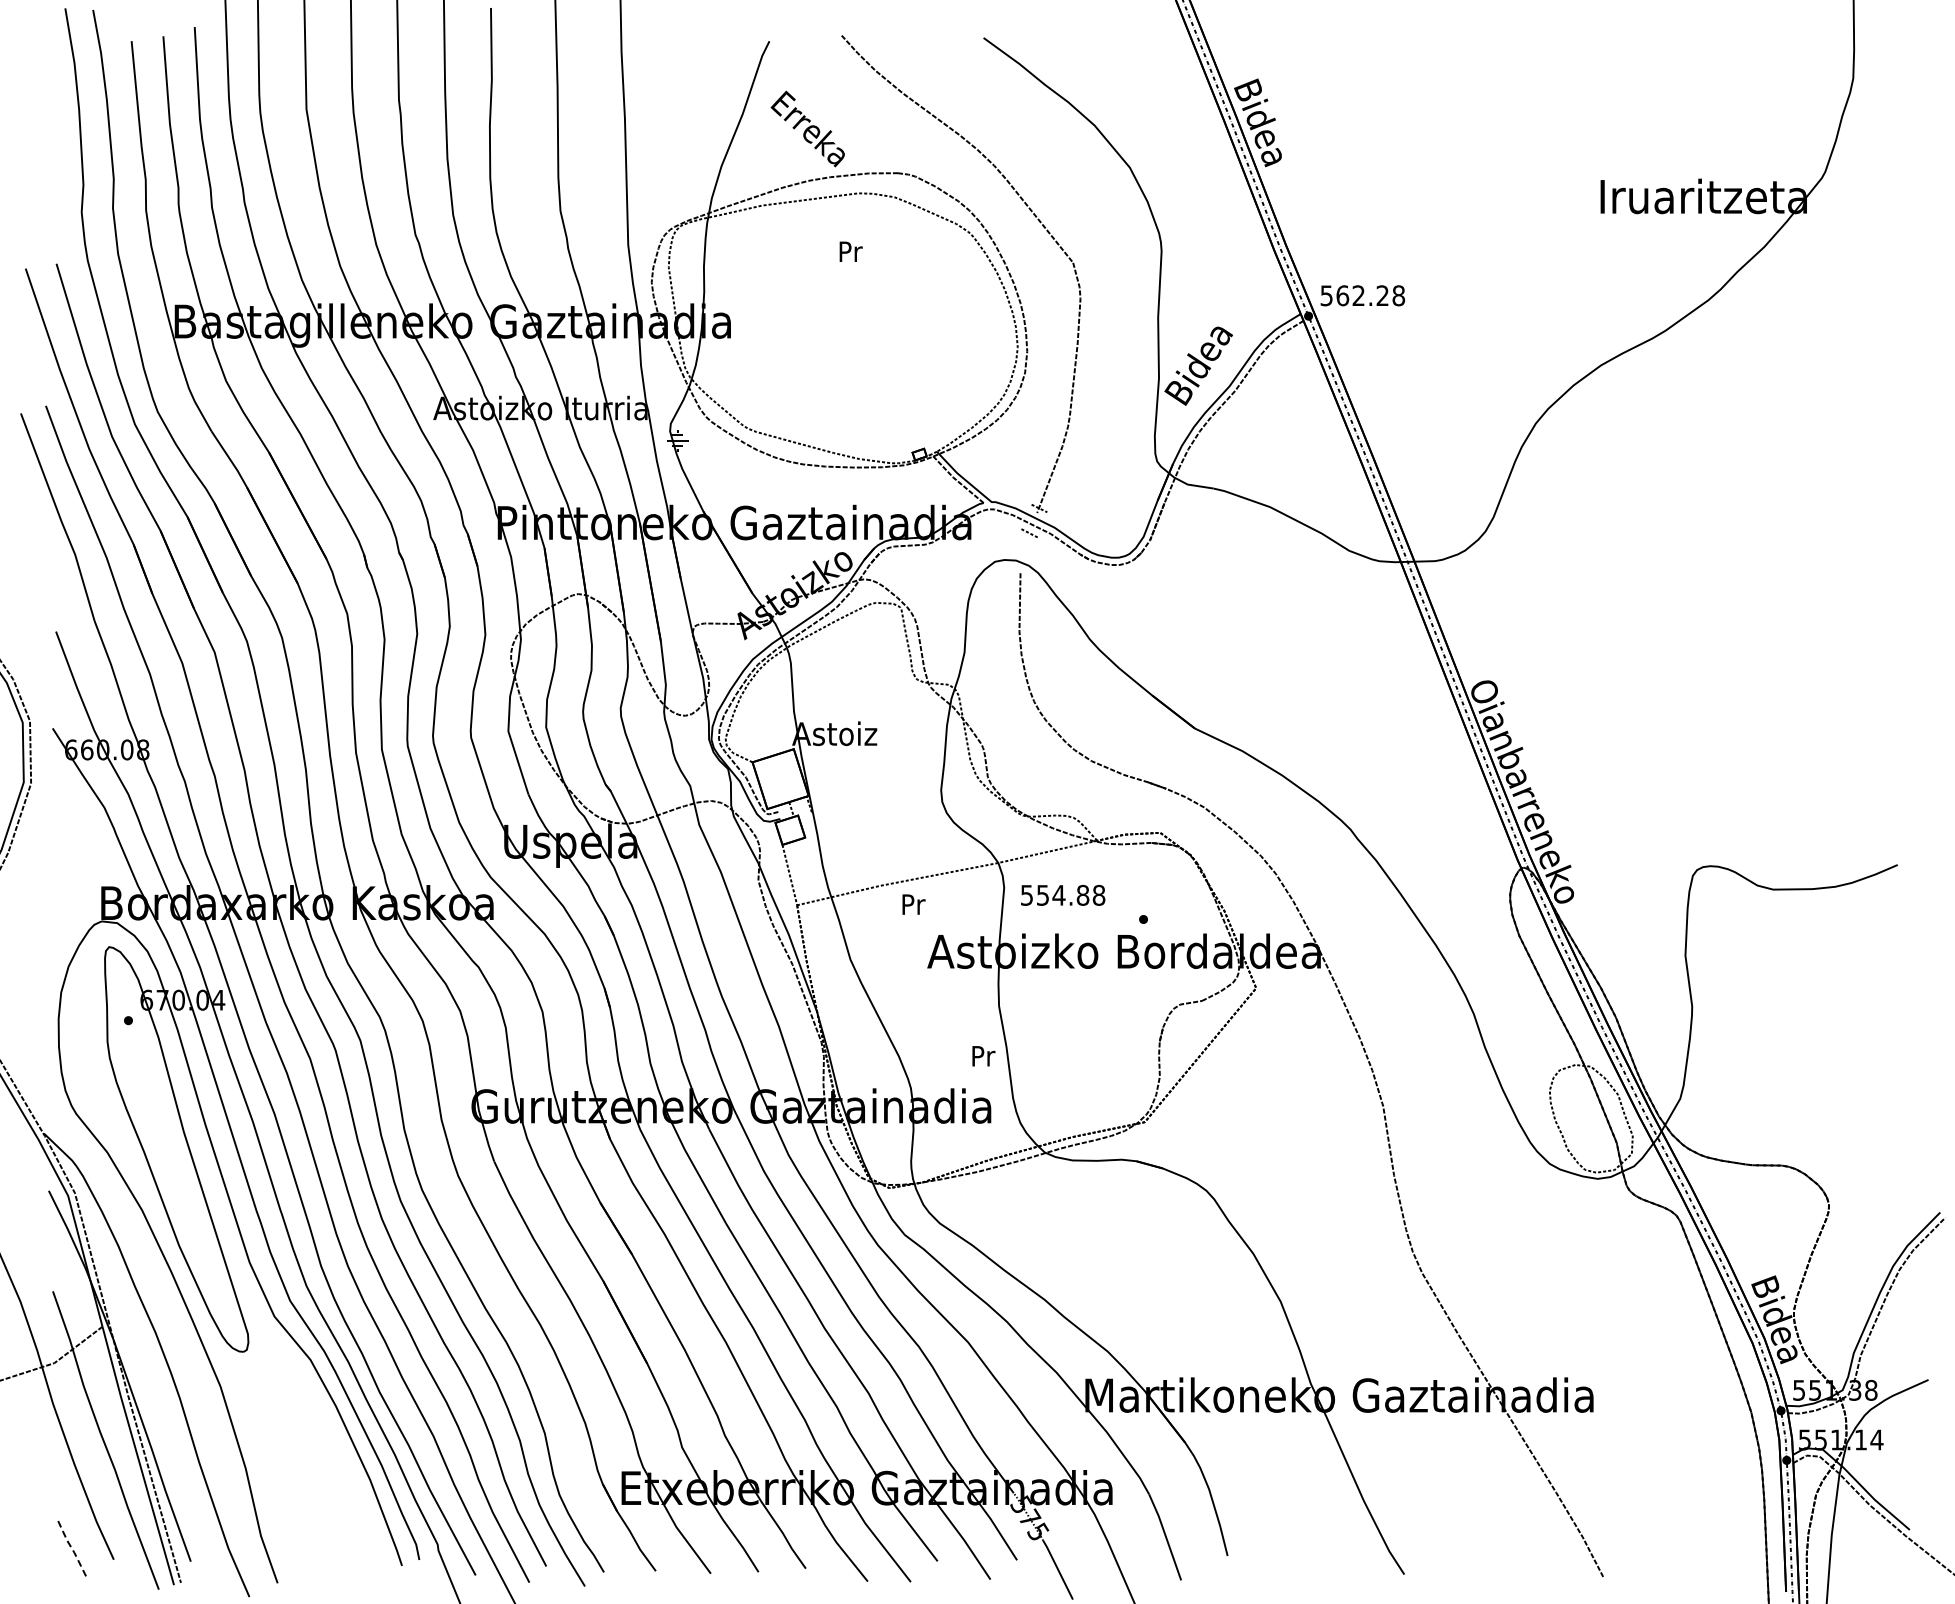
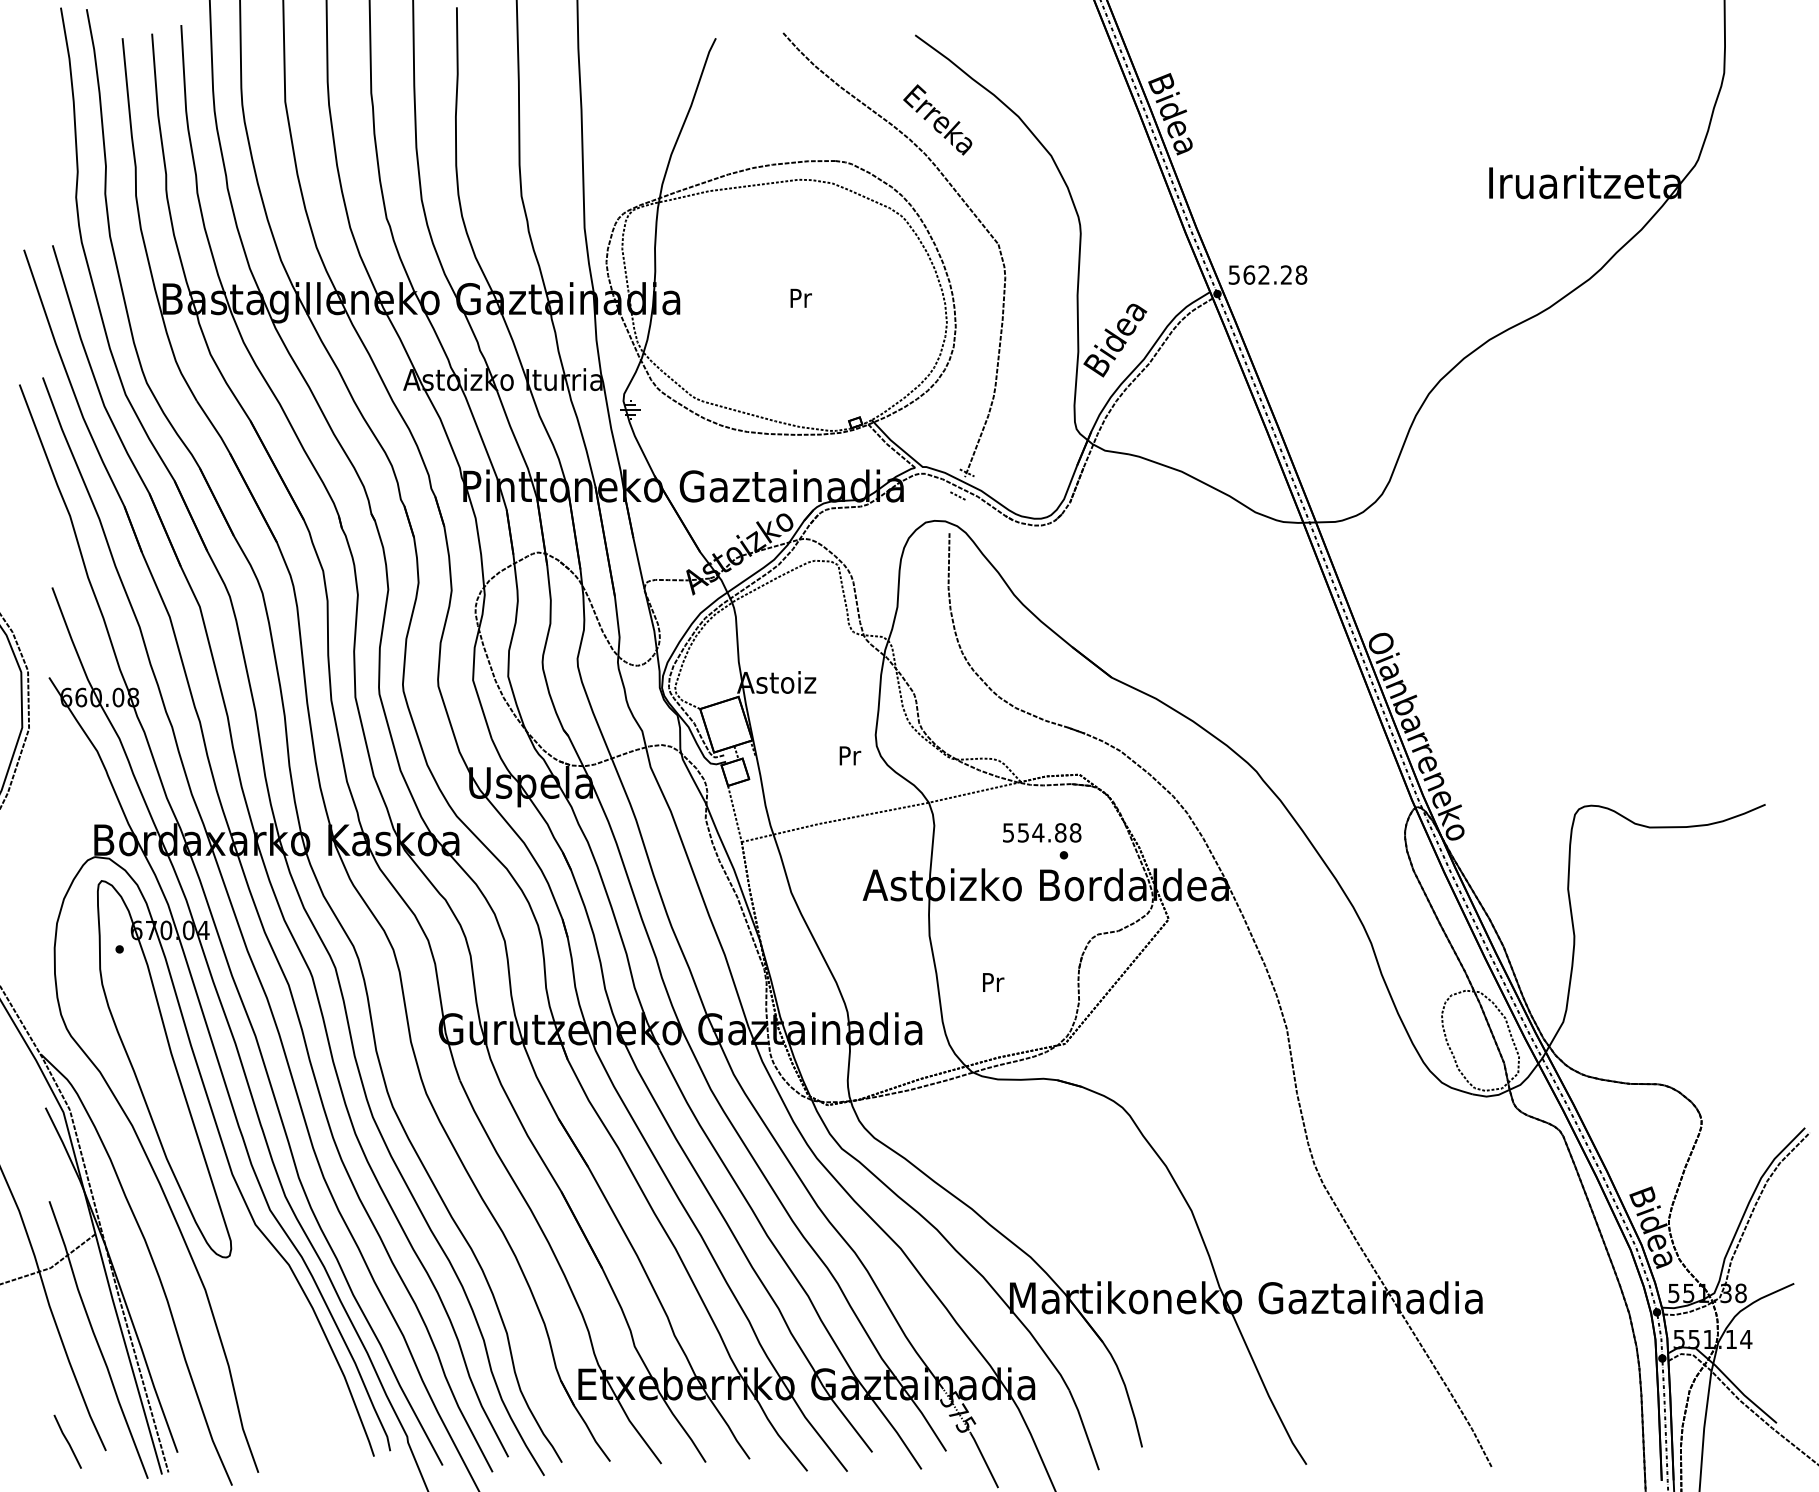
text: (807, 128) -> (937, 119), moved
text: (850, 251) -> (800, 298), moved
text: (1063, 894) -> (1042, 832), moved
text: (913, 904) -> (849, 755), moved
text: (983, 1056) -> (993, 982), moved
line: (72, 1549) -> (67, 1441), dashed -> solid

